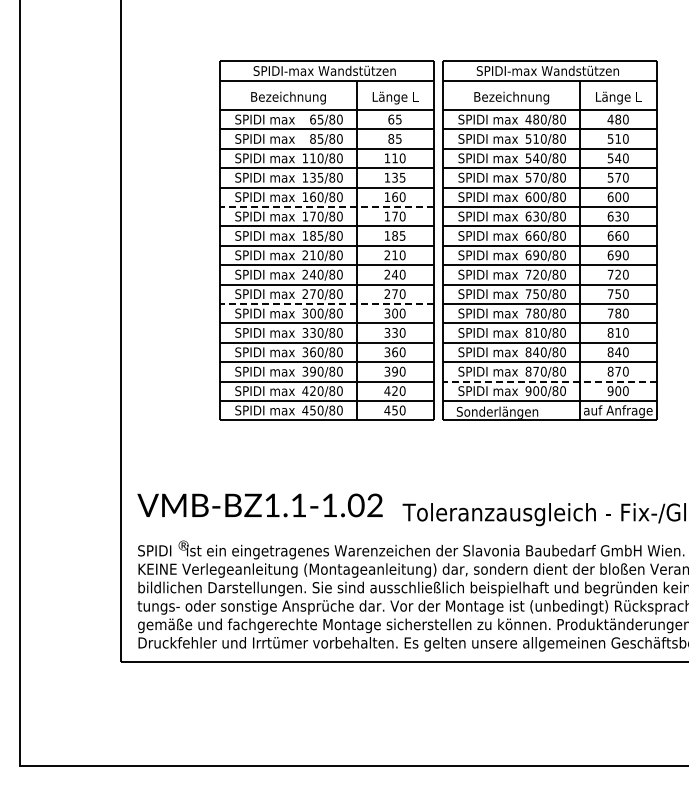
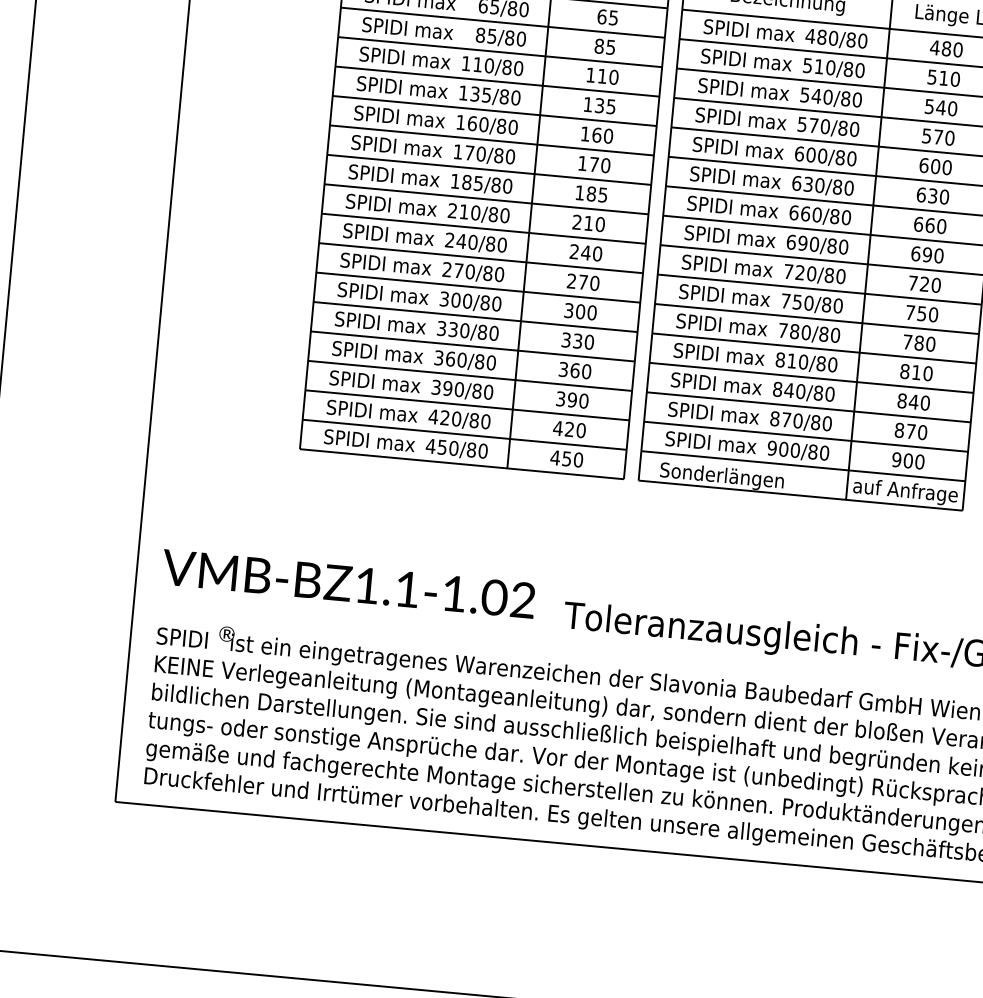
line: (326, 206) -> (491, 139), dashed -> solid
line: (326, 303) -> (477, 286), dashed -> solid
line: (549, 381) -> (805, 436), dashed -> solid

